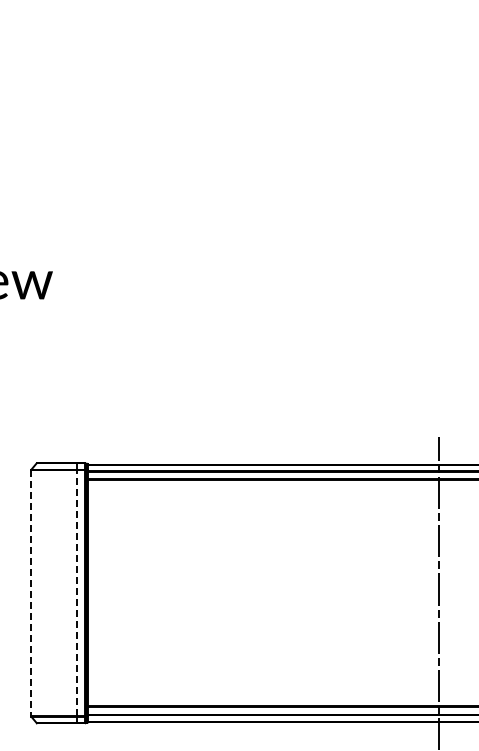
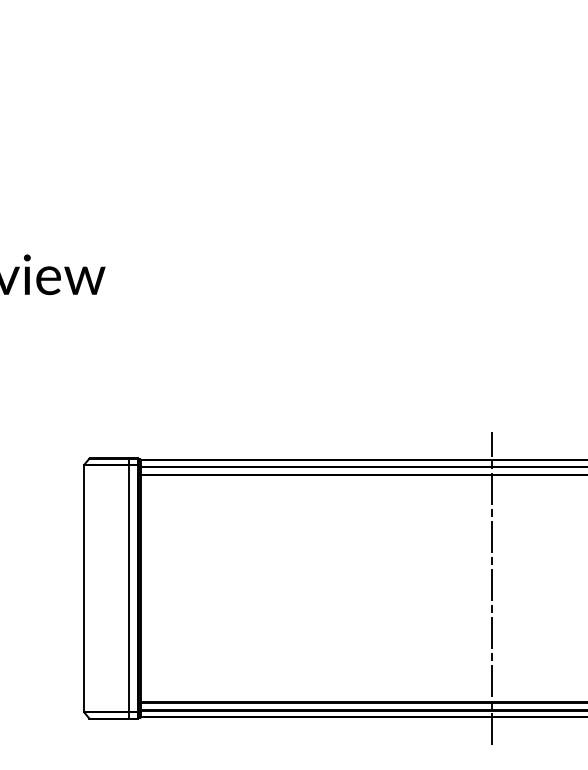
line: (76, 593) -> (129, 588), dashed -> solid
line: (30, 594) -> (83, 589), dashed -> solid

